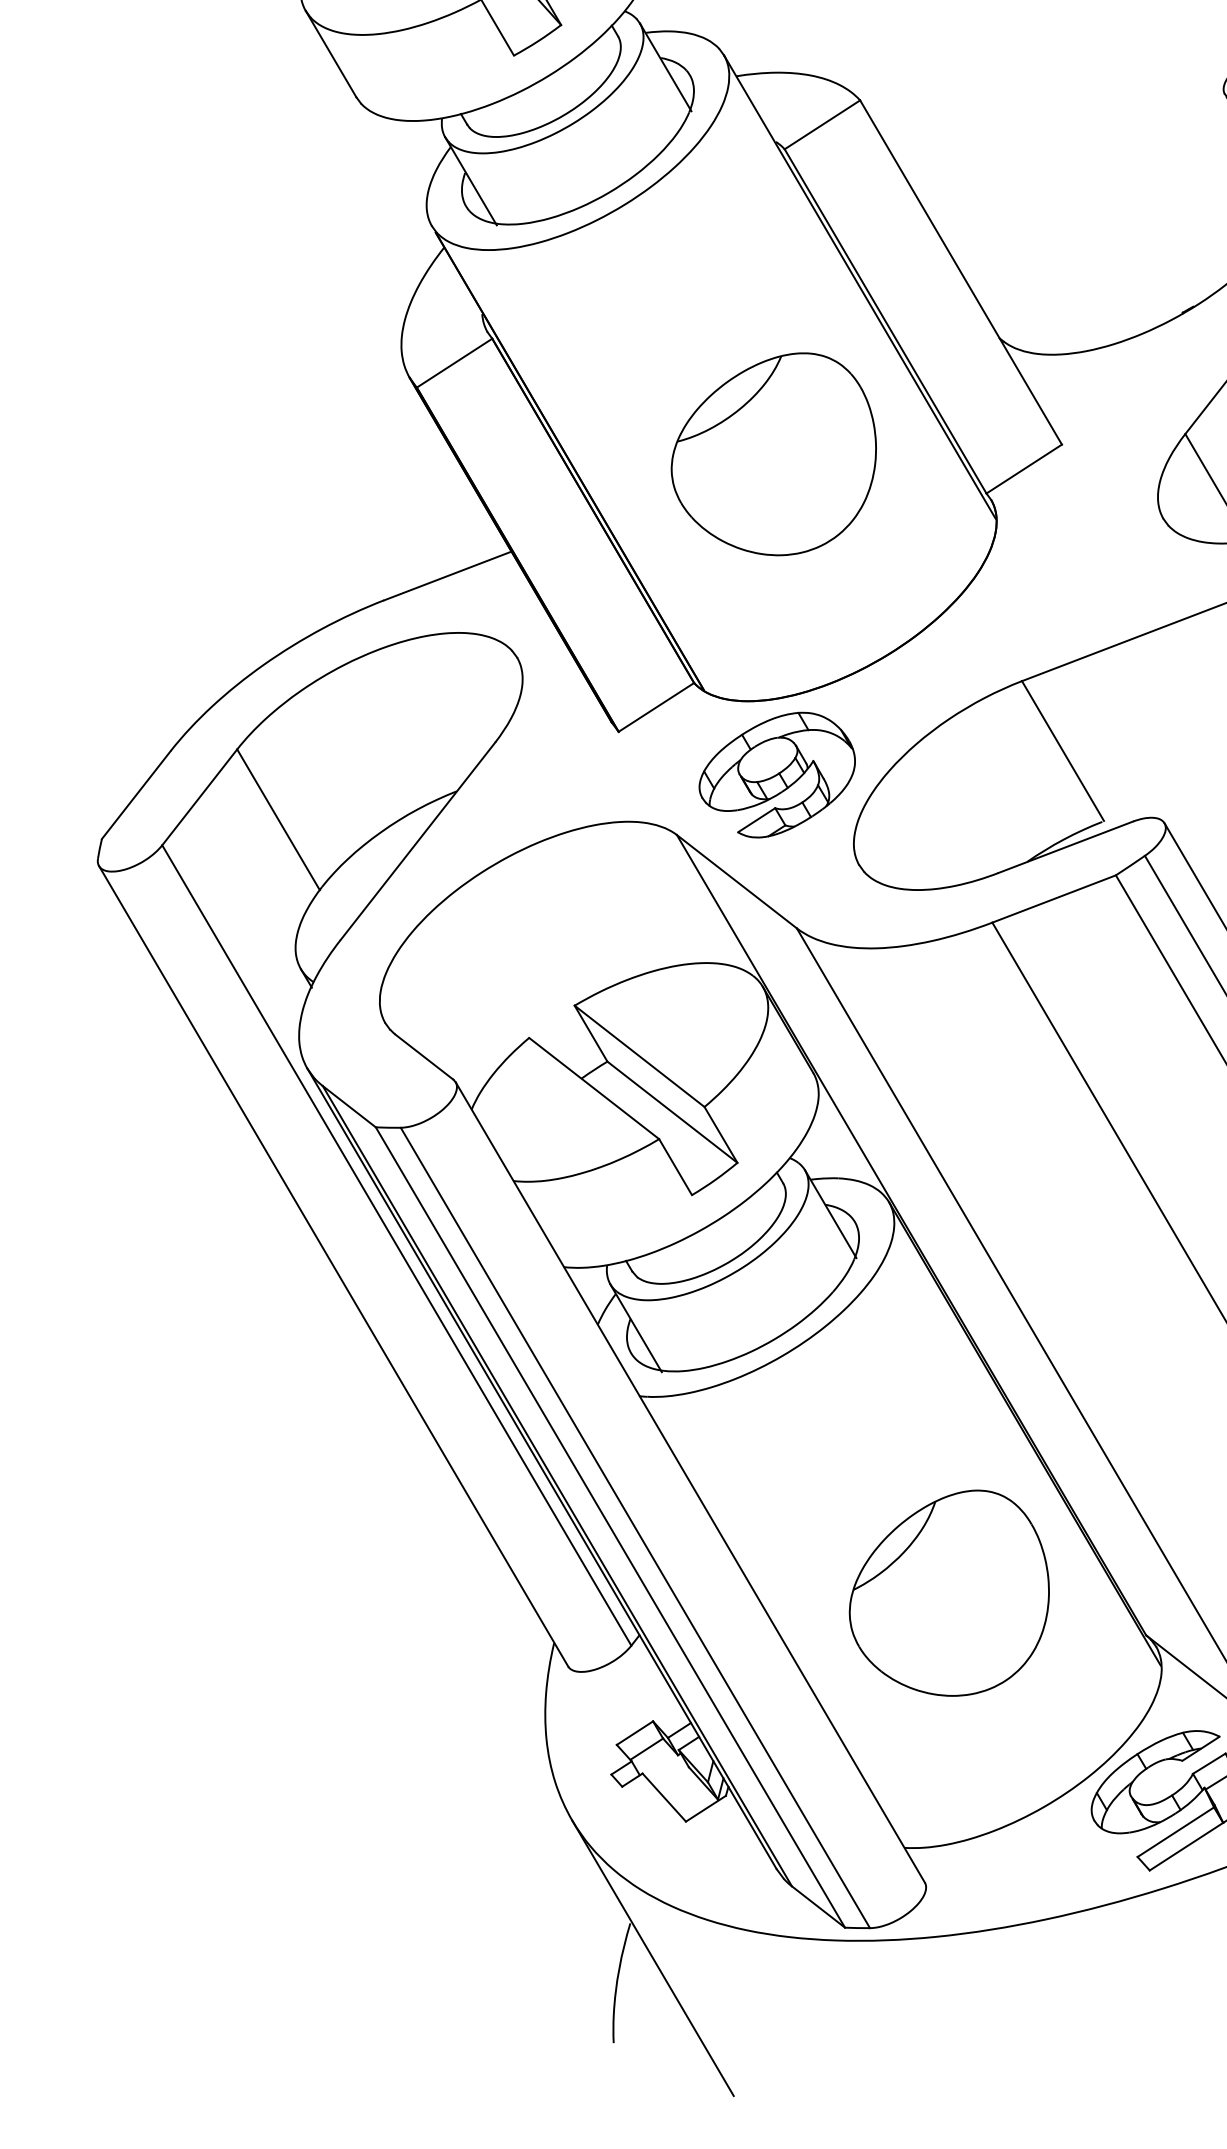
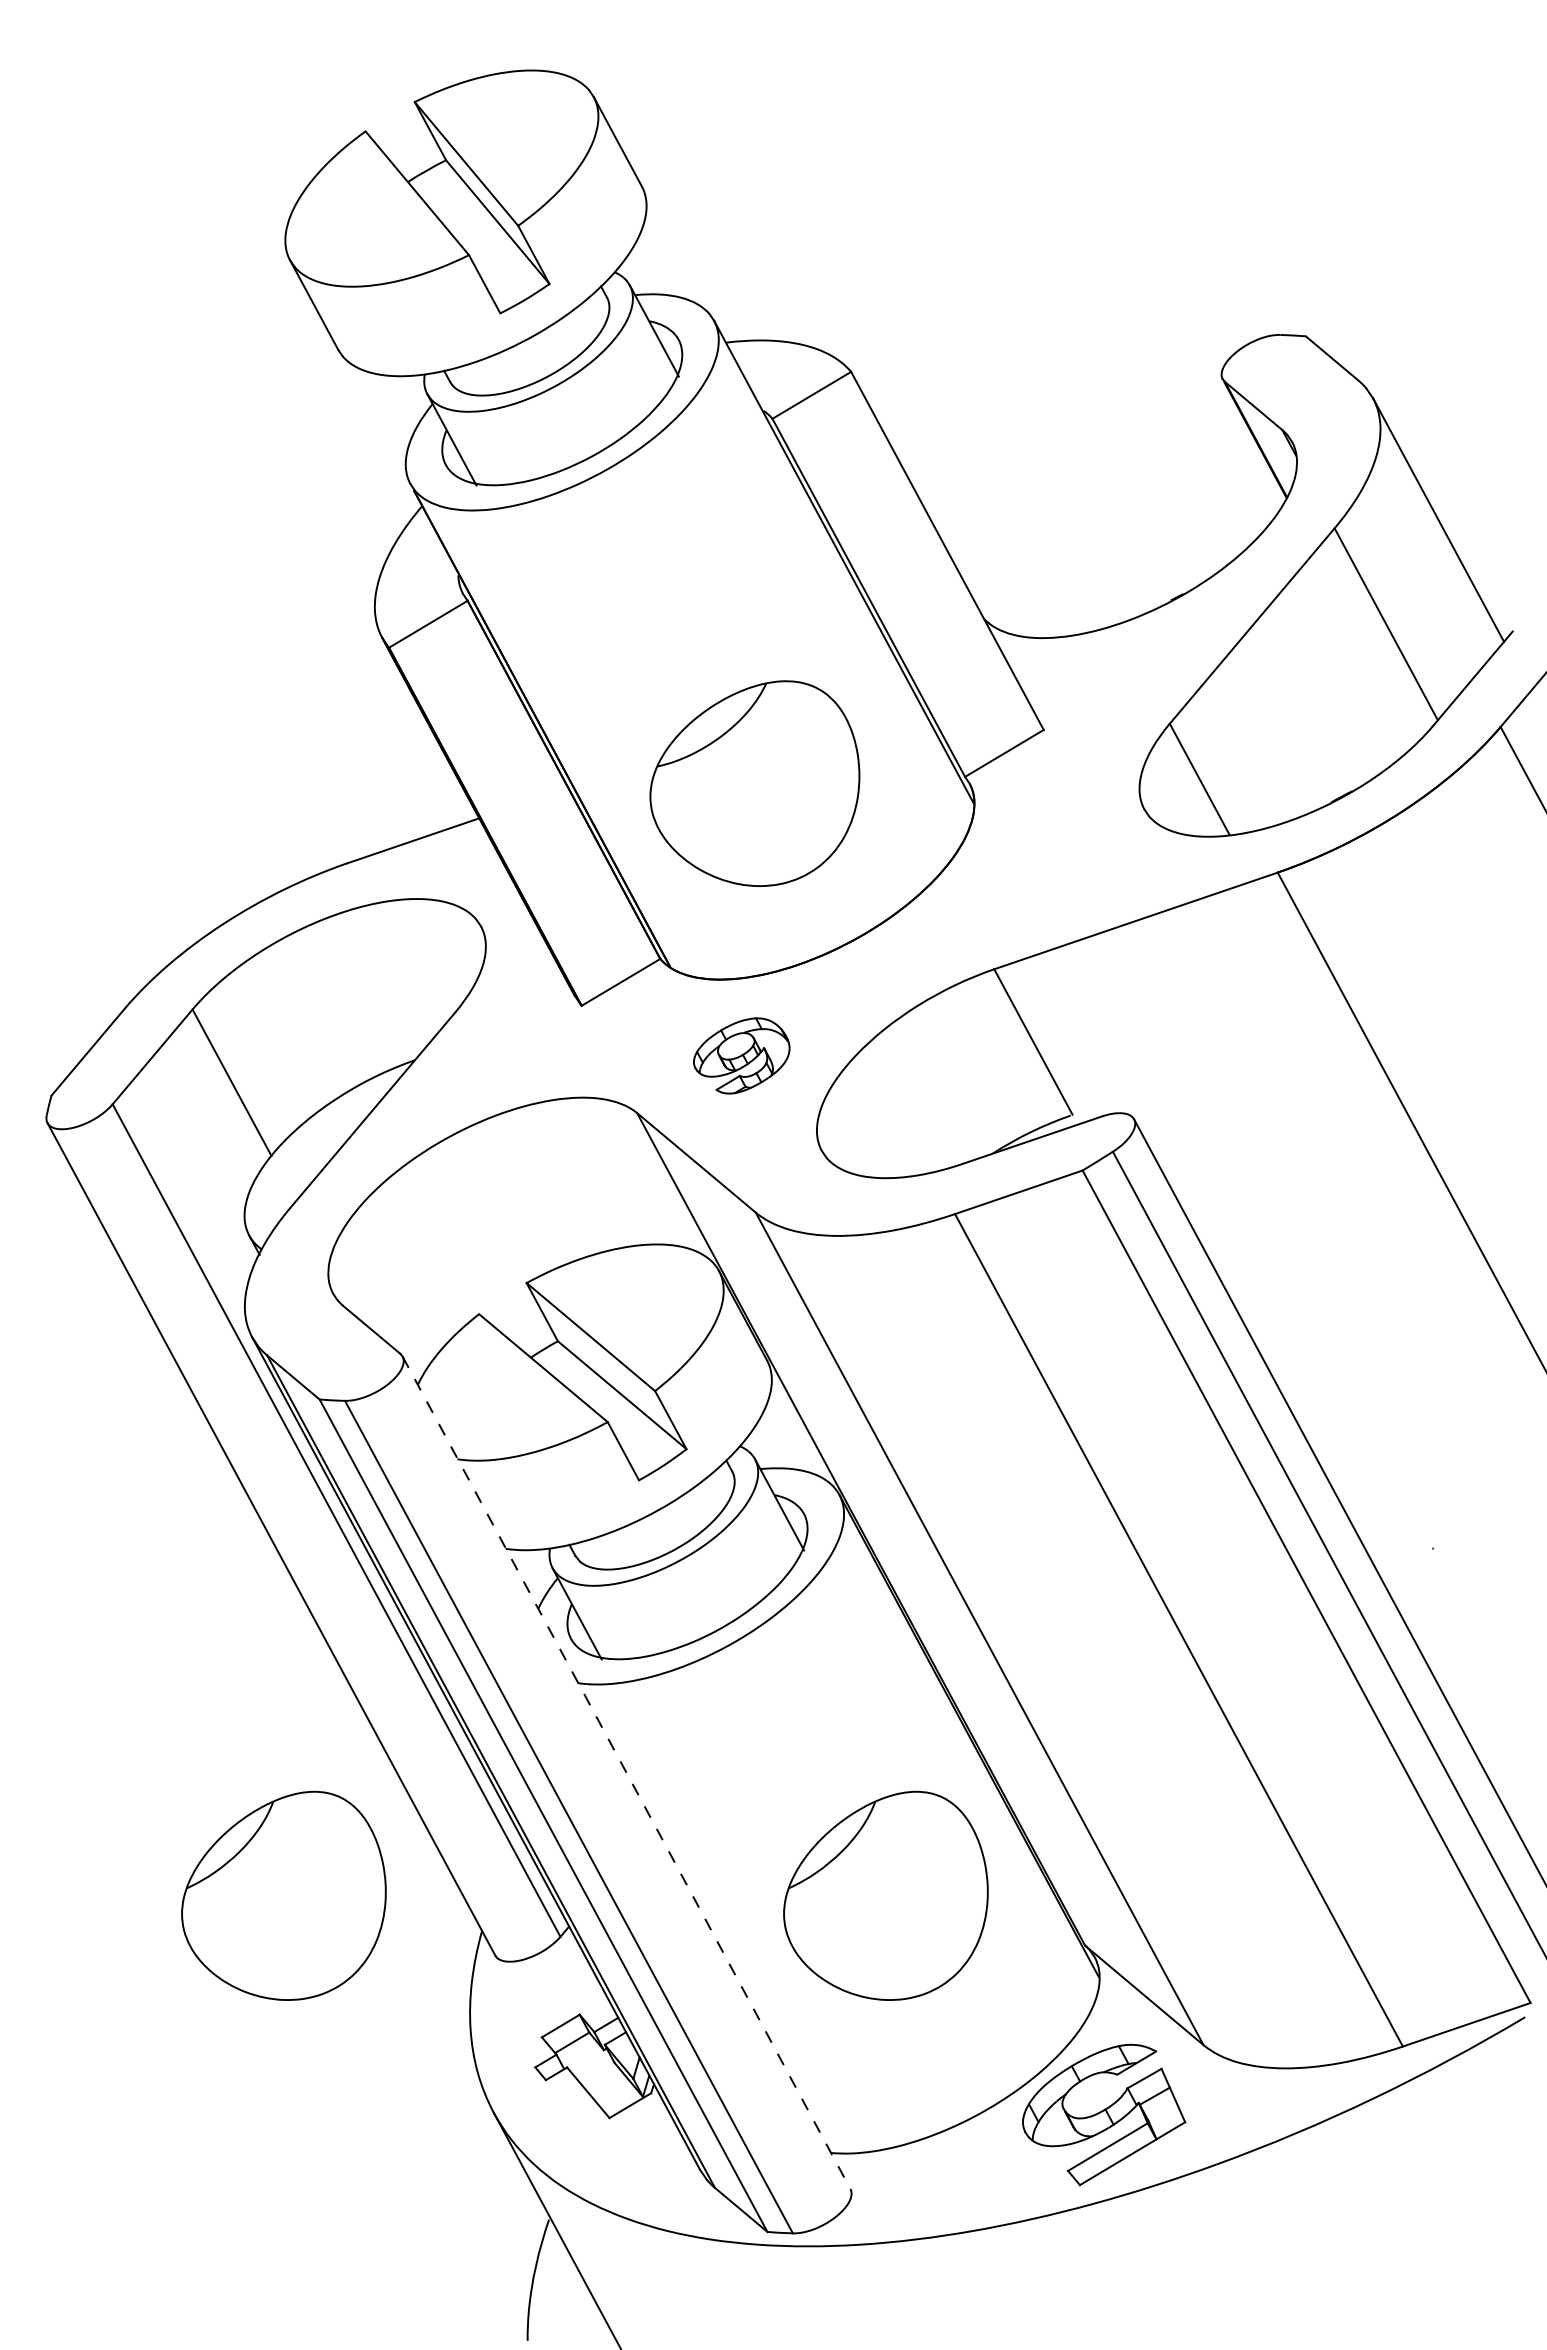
part: (773, 454) -> (754, 783), moved
part: (777, 774) -> (741, 1055), size x0.6
line: (690, 1482) -> (626, 1772), solid -> dashed
part: (358, 1615) -> (283, 1895), added

